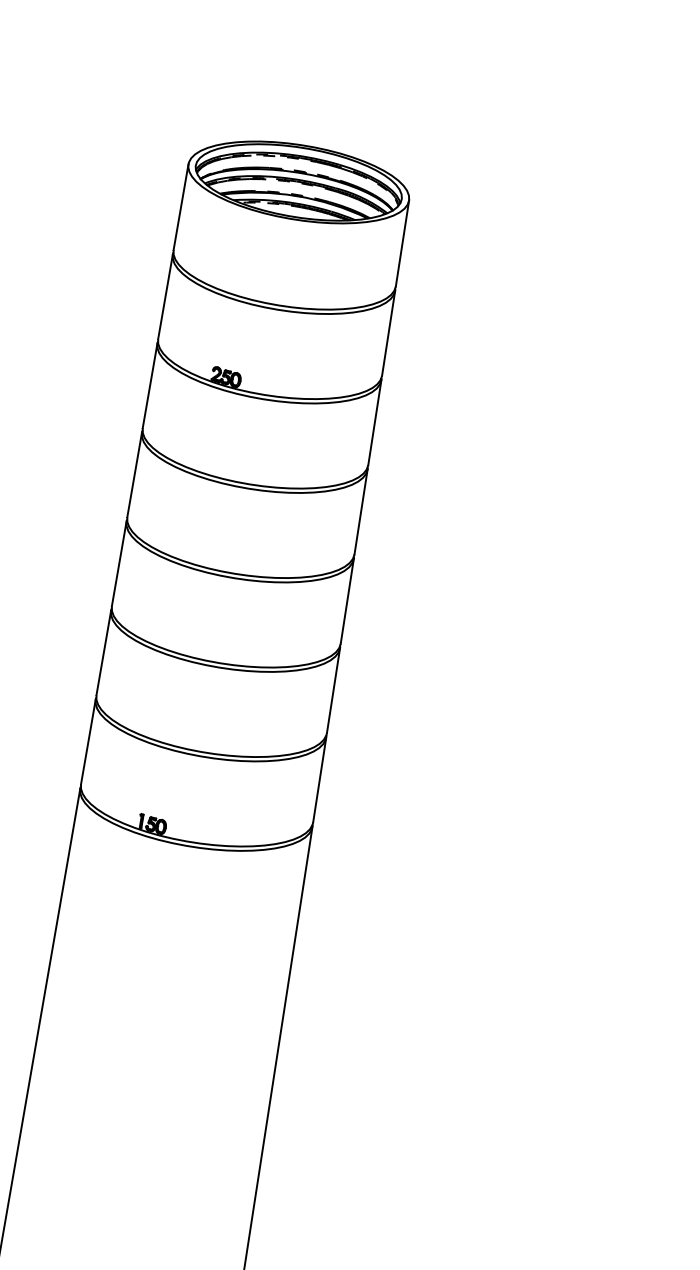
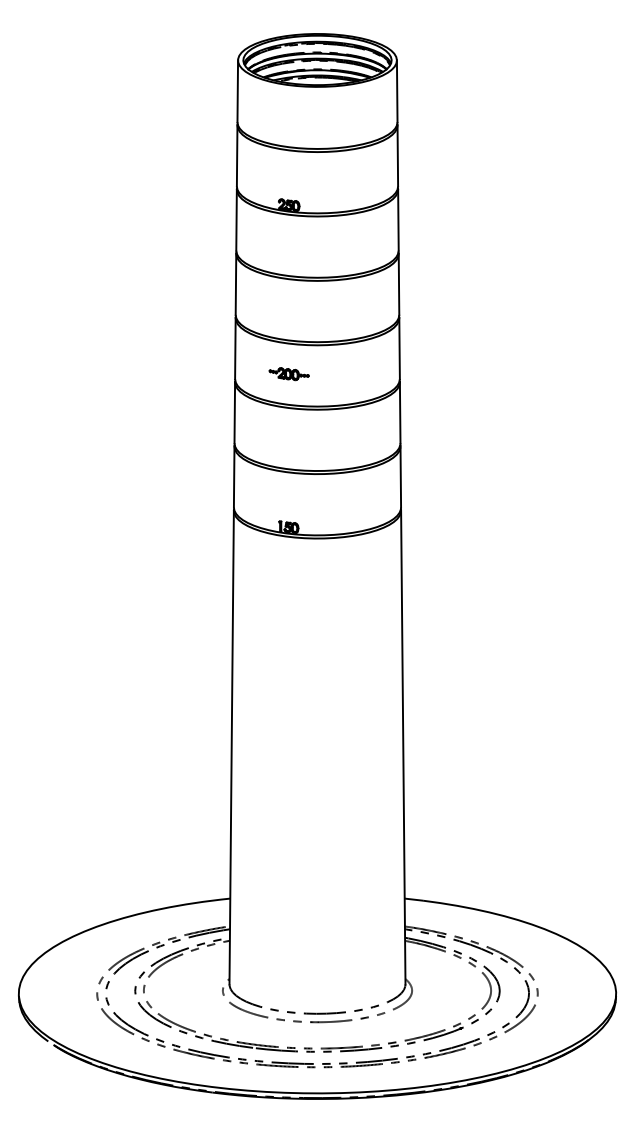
part: (187, 612) -> (288, 374), added

